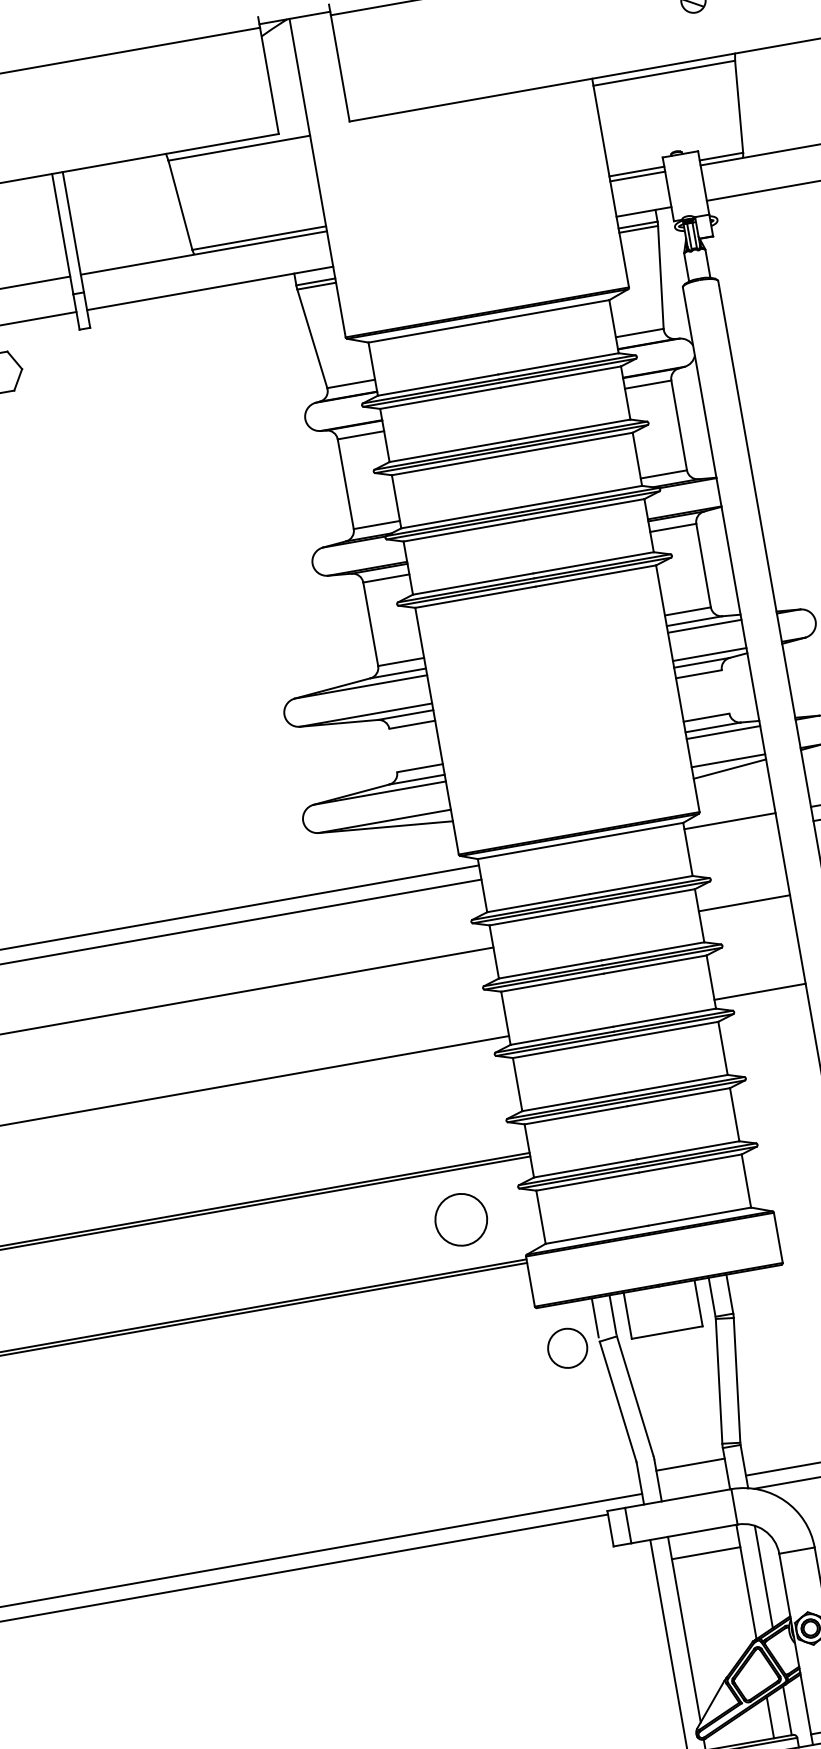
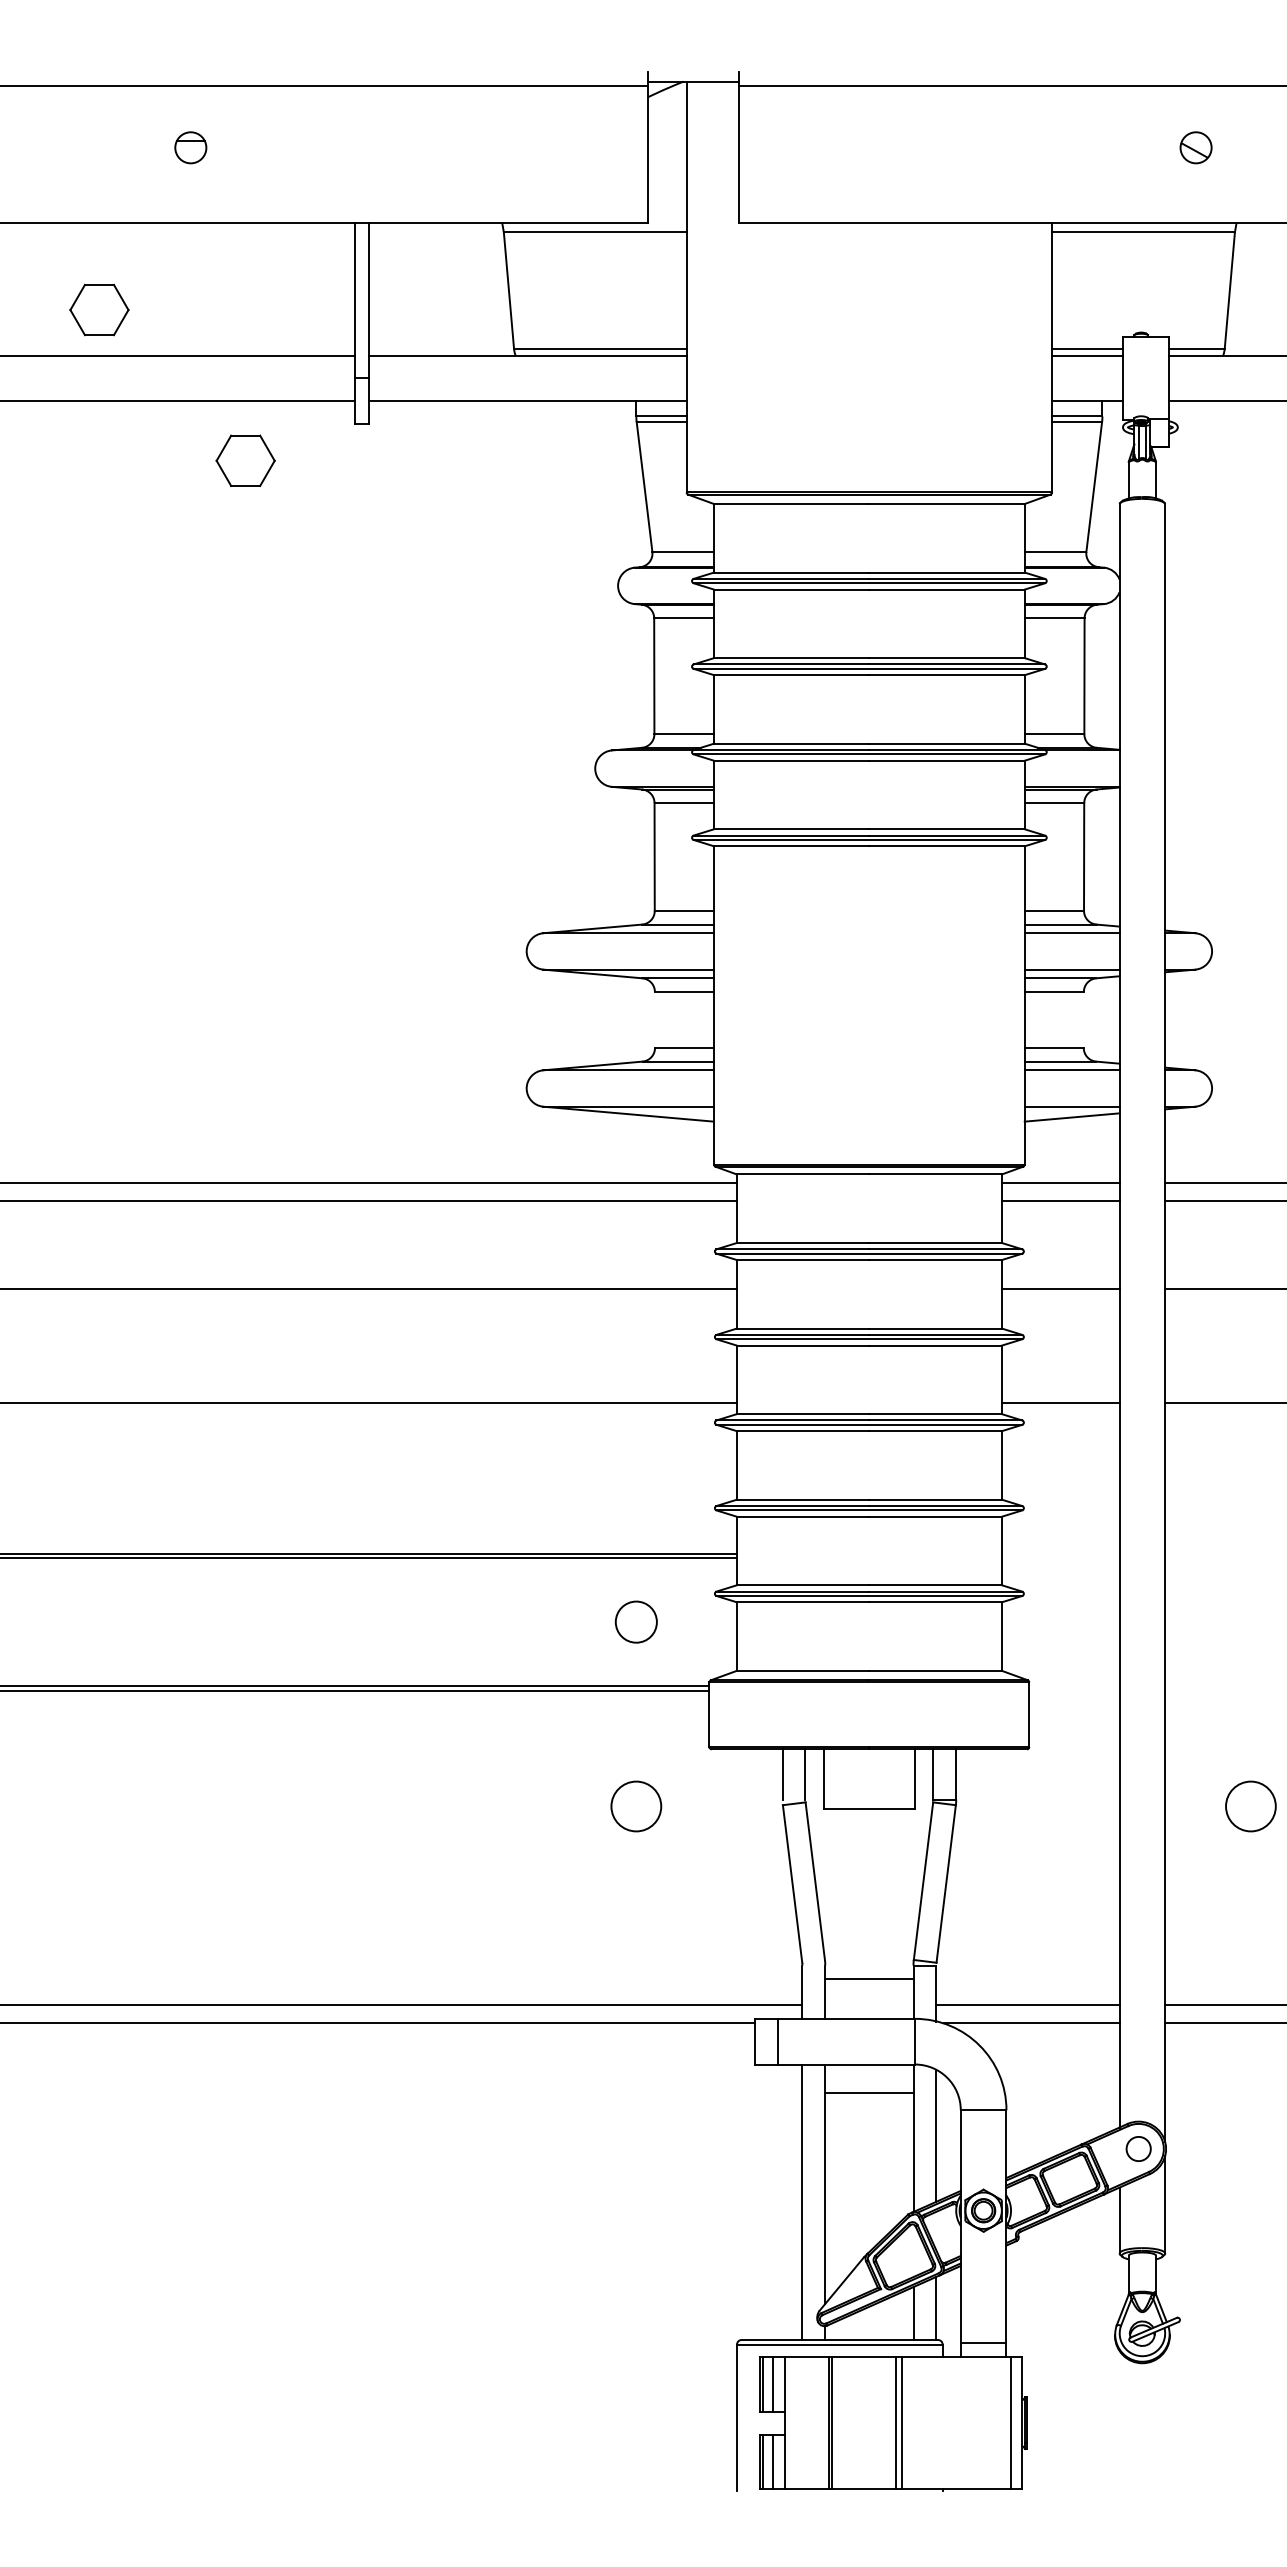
line: (732, 835) -> (1060, 1200), added
circle: (460, 1219) -> (635, 1621), size x0.62
circle: (567, 1348) -> (636, 1806), moved

